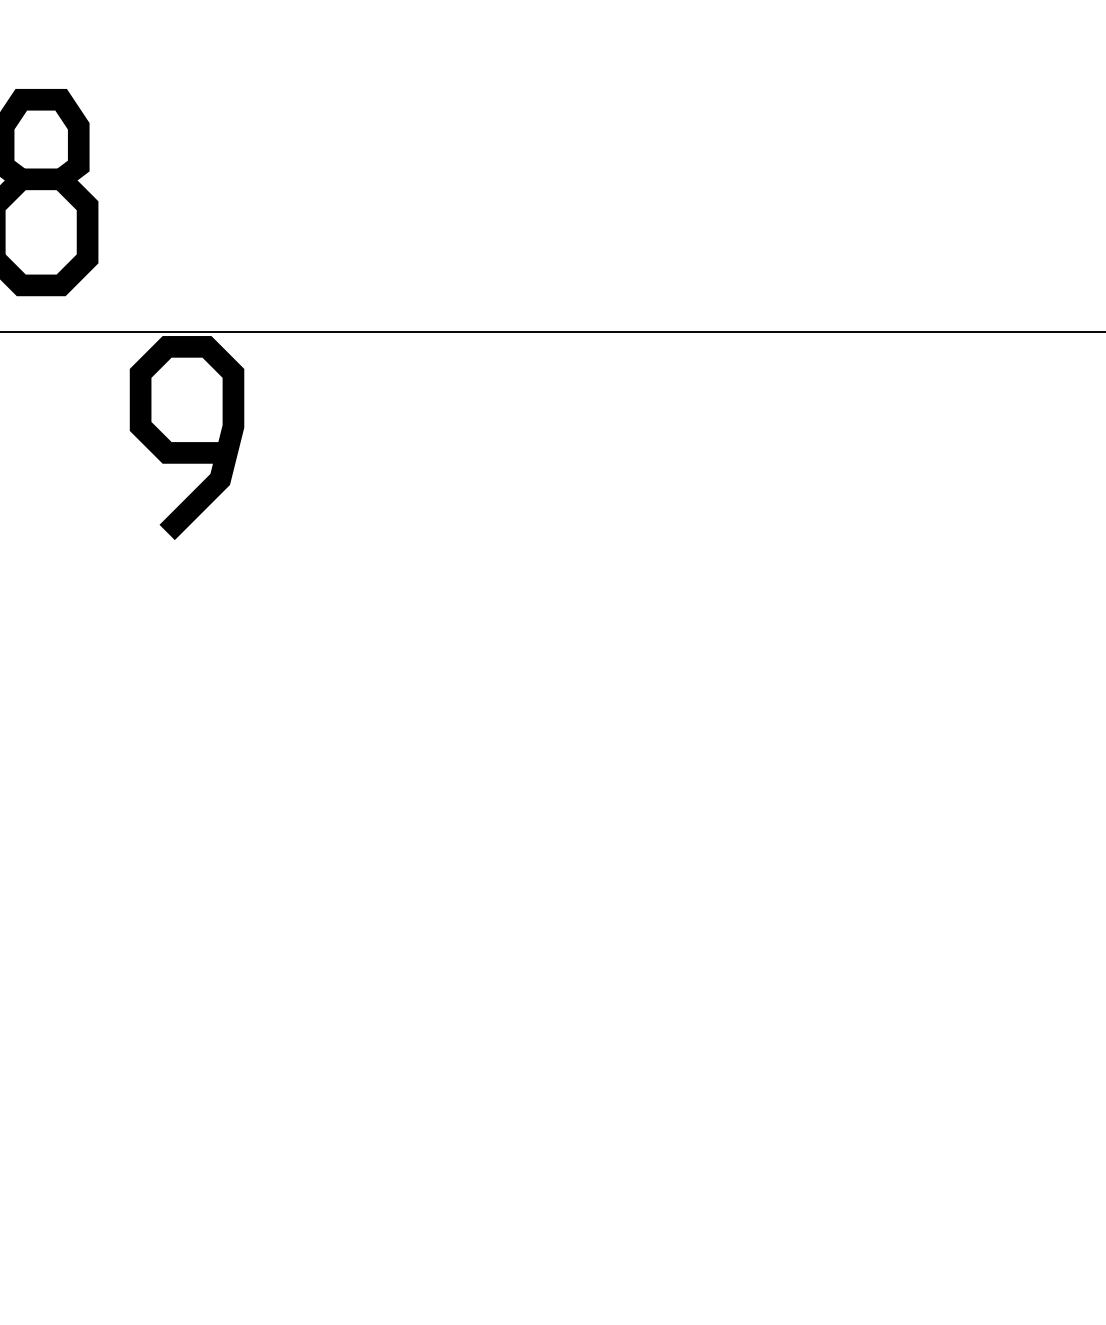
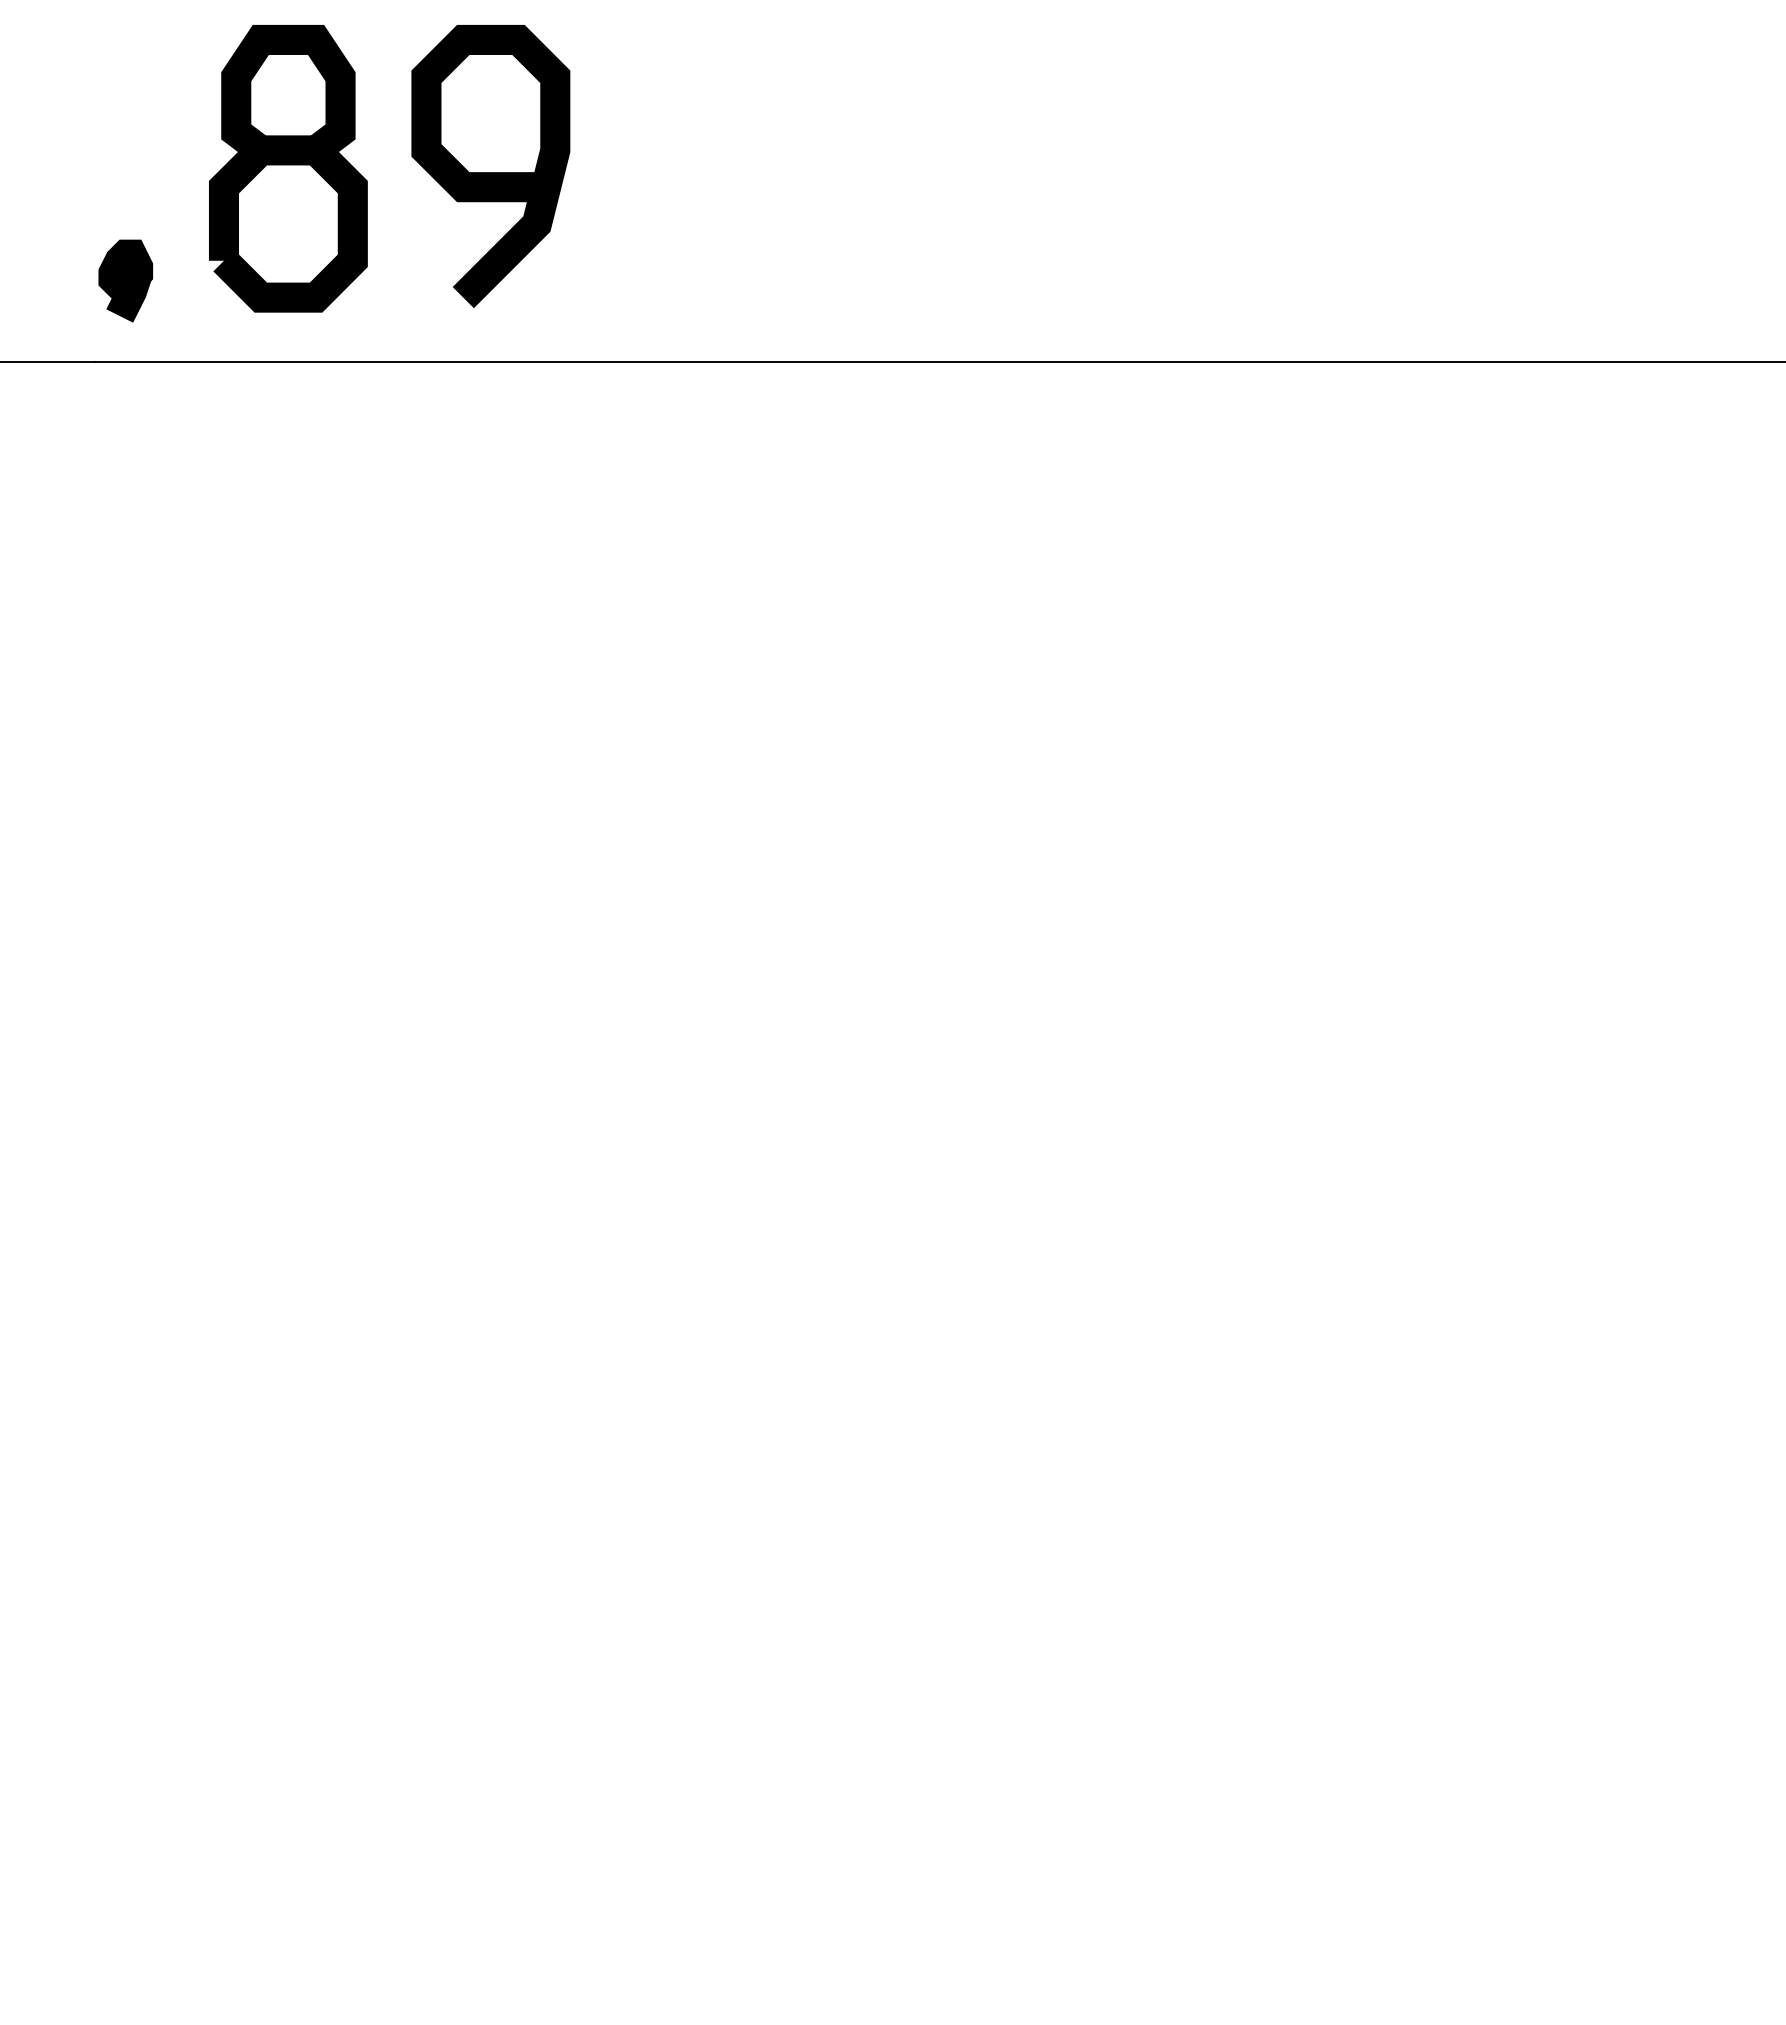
curve: (186, 442) -> (490, 172), moved

